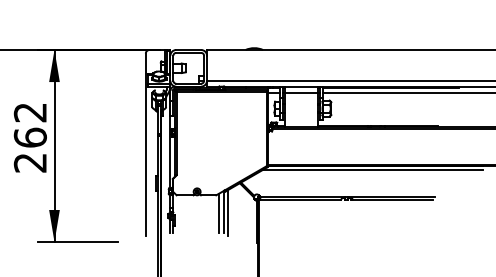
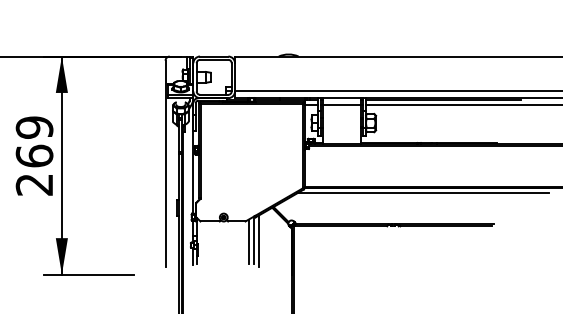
text: (30, 112) -> (34, 127), 262 -> 269

